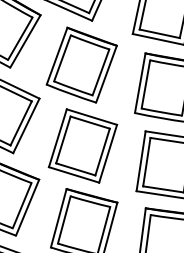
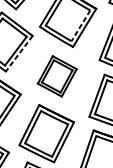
line: (100, 72) -> (80, 25), solid -> dashed
line: (26, 126) -> (19, 54), solid -> dashed
part: (82, 145) -> (57, 75), size x0.7

